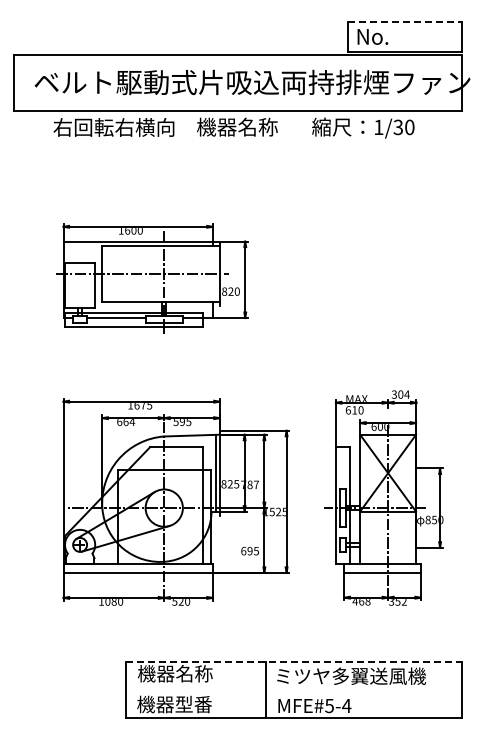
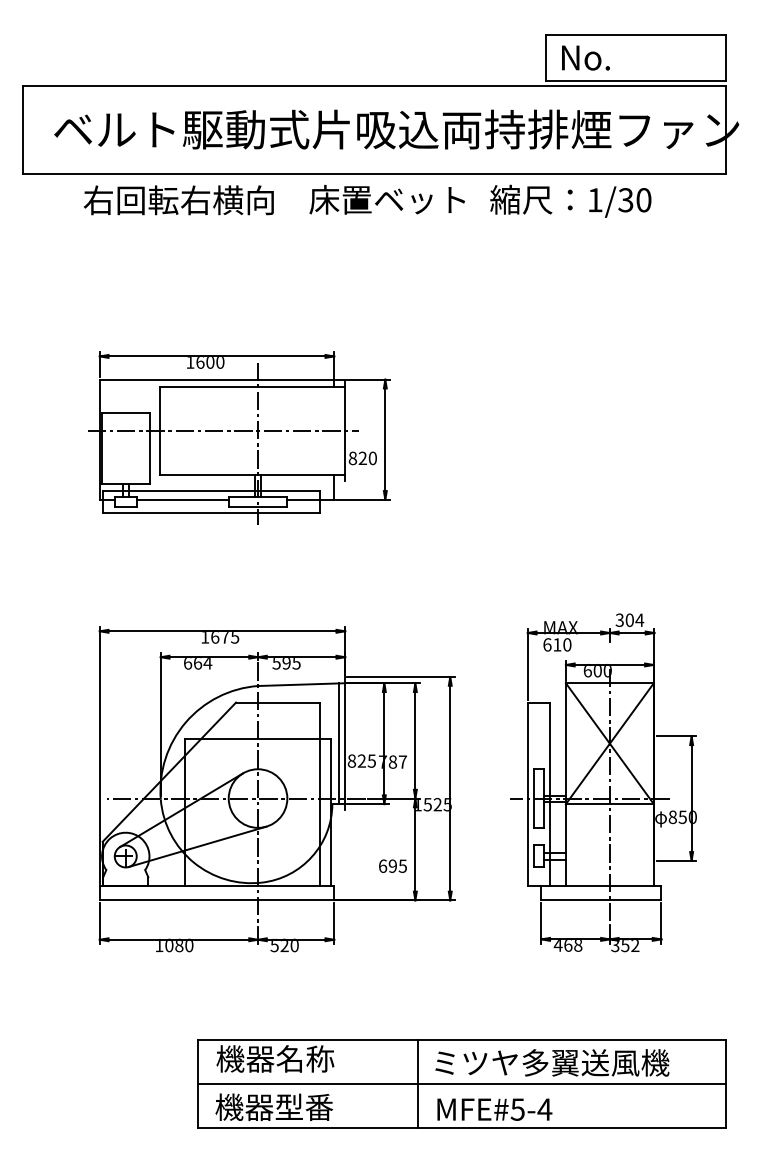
line: (405, 22) -> (637, 35), dashed -> solid
text: (246, 126) -> (387, 198), 機器名称 -> 床置ベット
line: (294, 661) -> (462, 1039), dashed -> solid
line: (294, 689) -> (462, 1083), added

